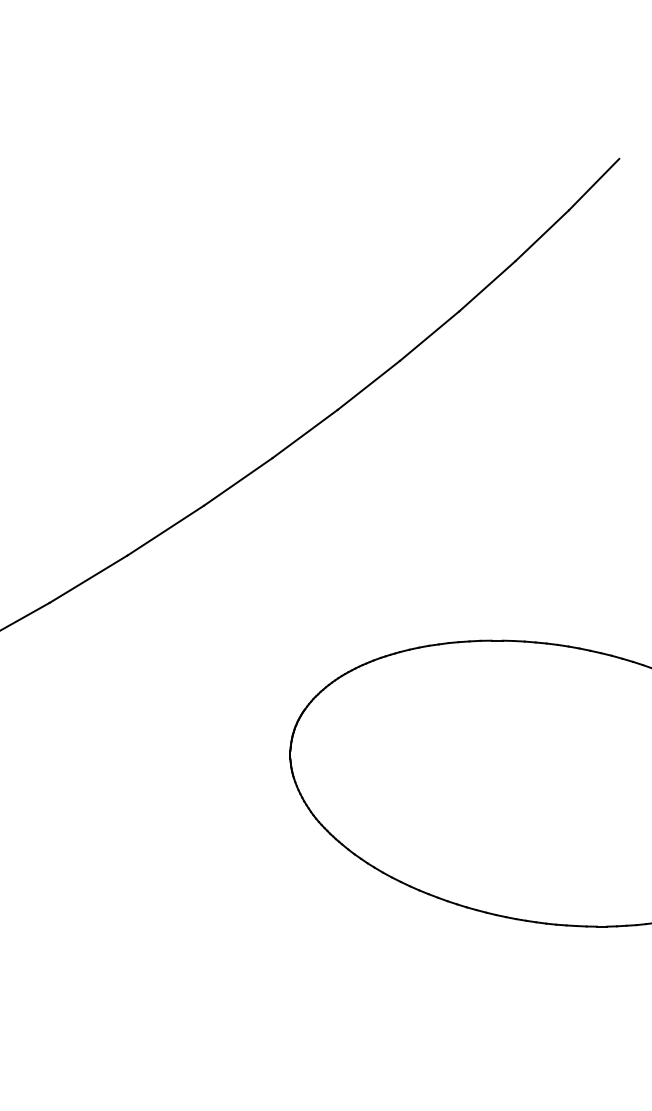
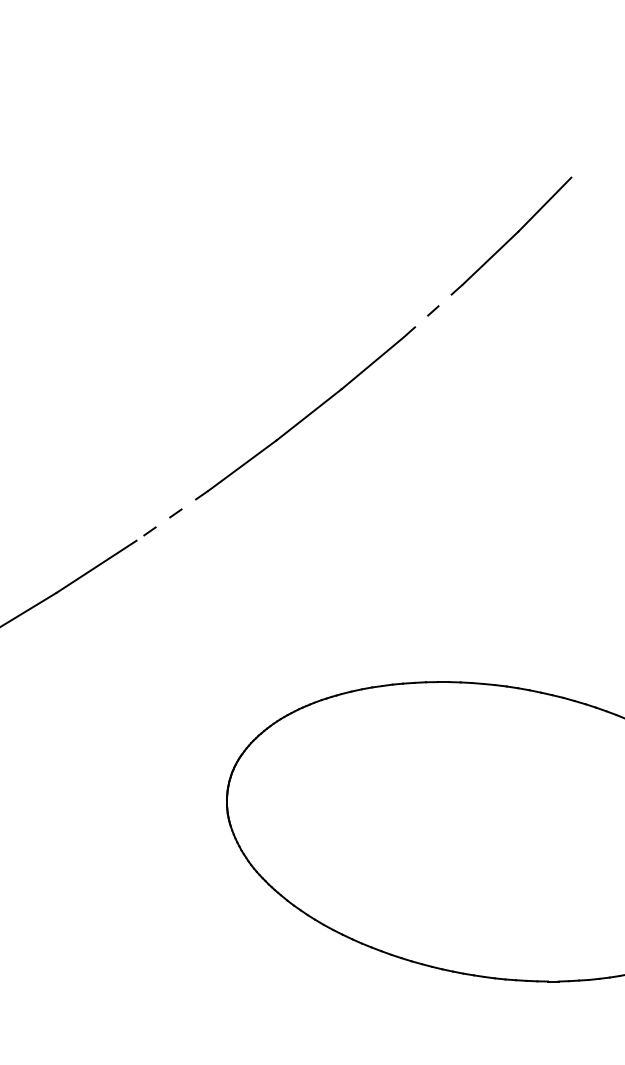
line: (487, 286) -> (433, 311), solid -> dashed
line: (238, 481) -> (172, 515), solid -> dashed

